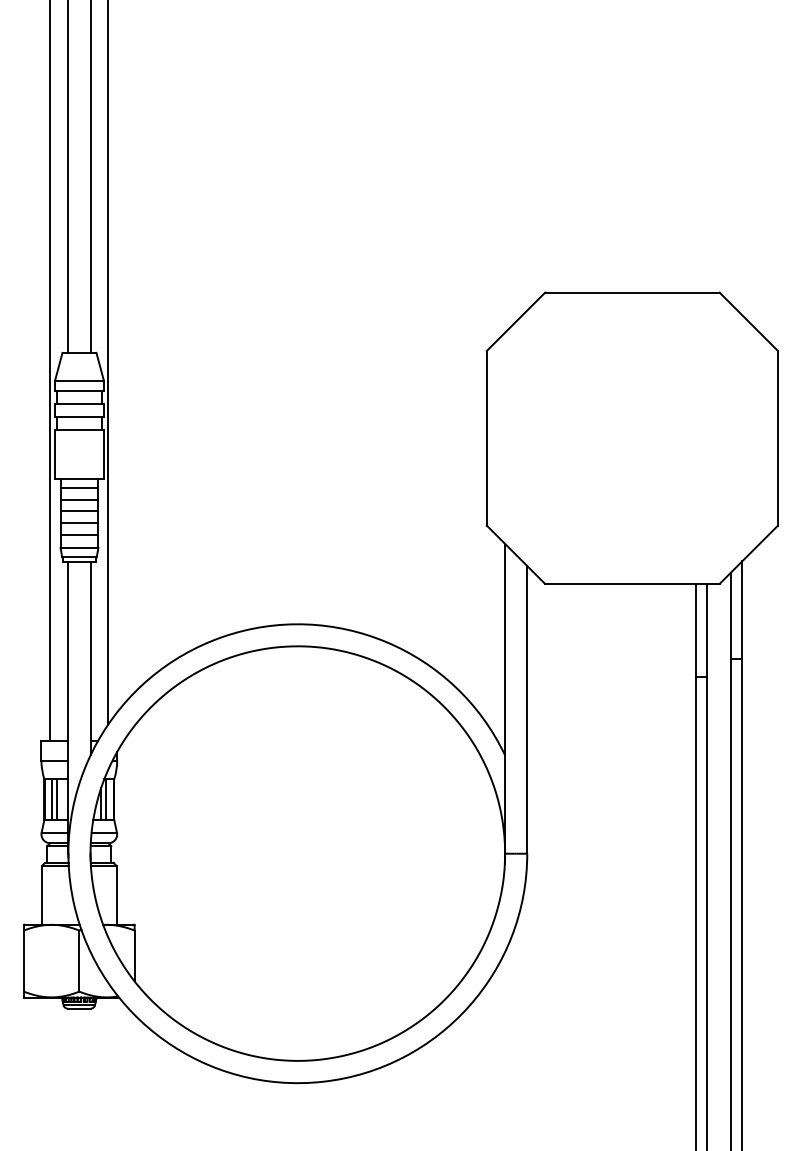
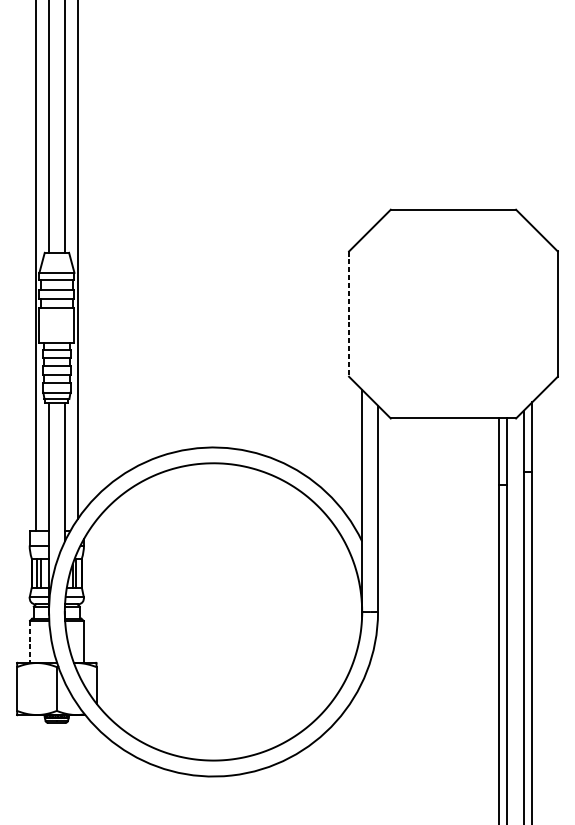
line: (486, 438) -> (348, 314), solid -> dashed
line: (42, 895) -> (30, 641), solid -> dashed

